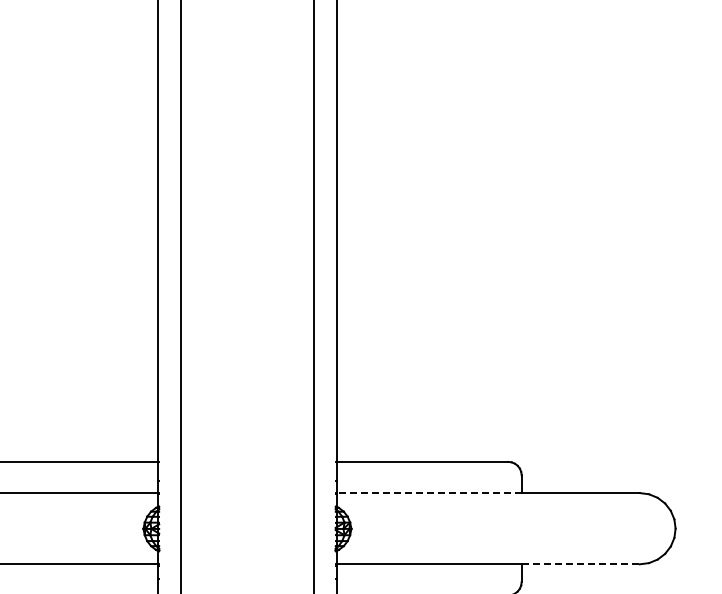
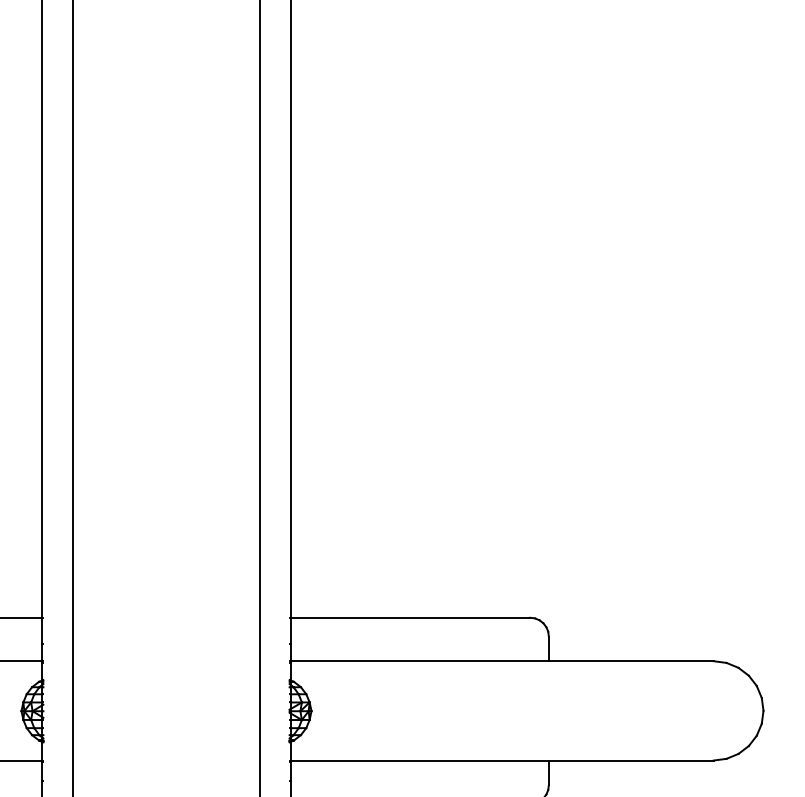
line: (429, 493) -> (420, 661), dashed -> solid
line: (581, 564) -> (632, 760), dashed -> solid

